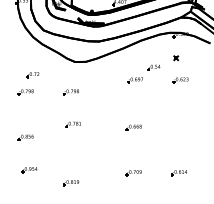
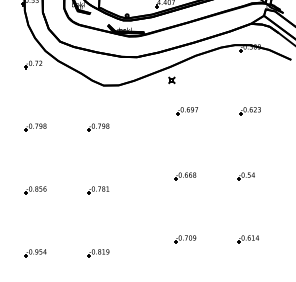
part: (175, 58) -> (171, 80), moved
part: (153, 67) -> (245, 176), moved
part: (33, 74) -> (33, 64), moved
part: (73, 124) -> (98, 190), moved
part: (29, 170) -> (35, 253), moved

